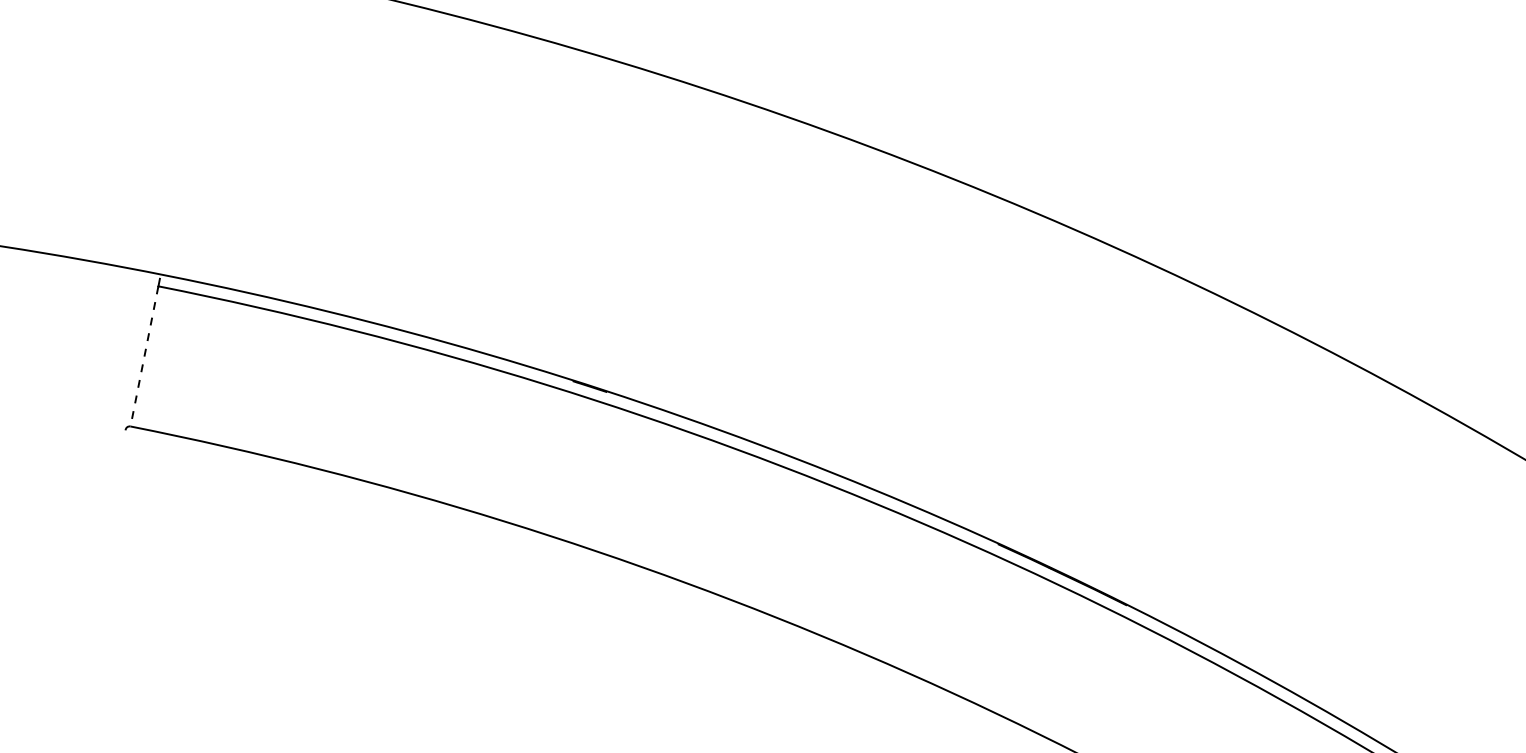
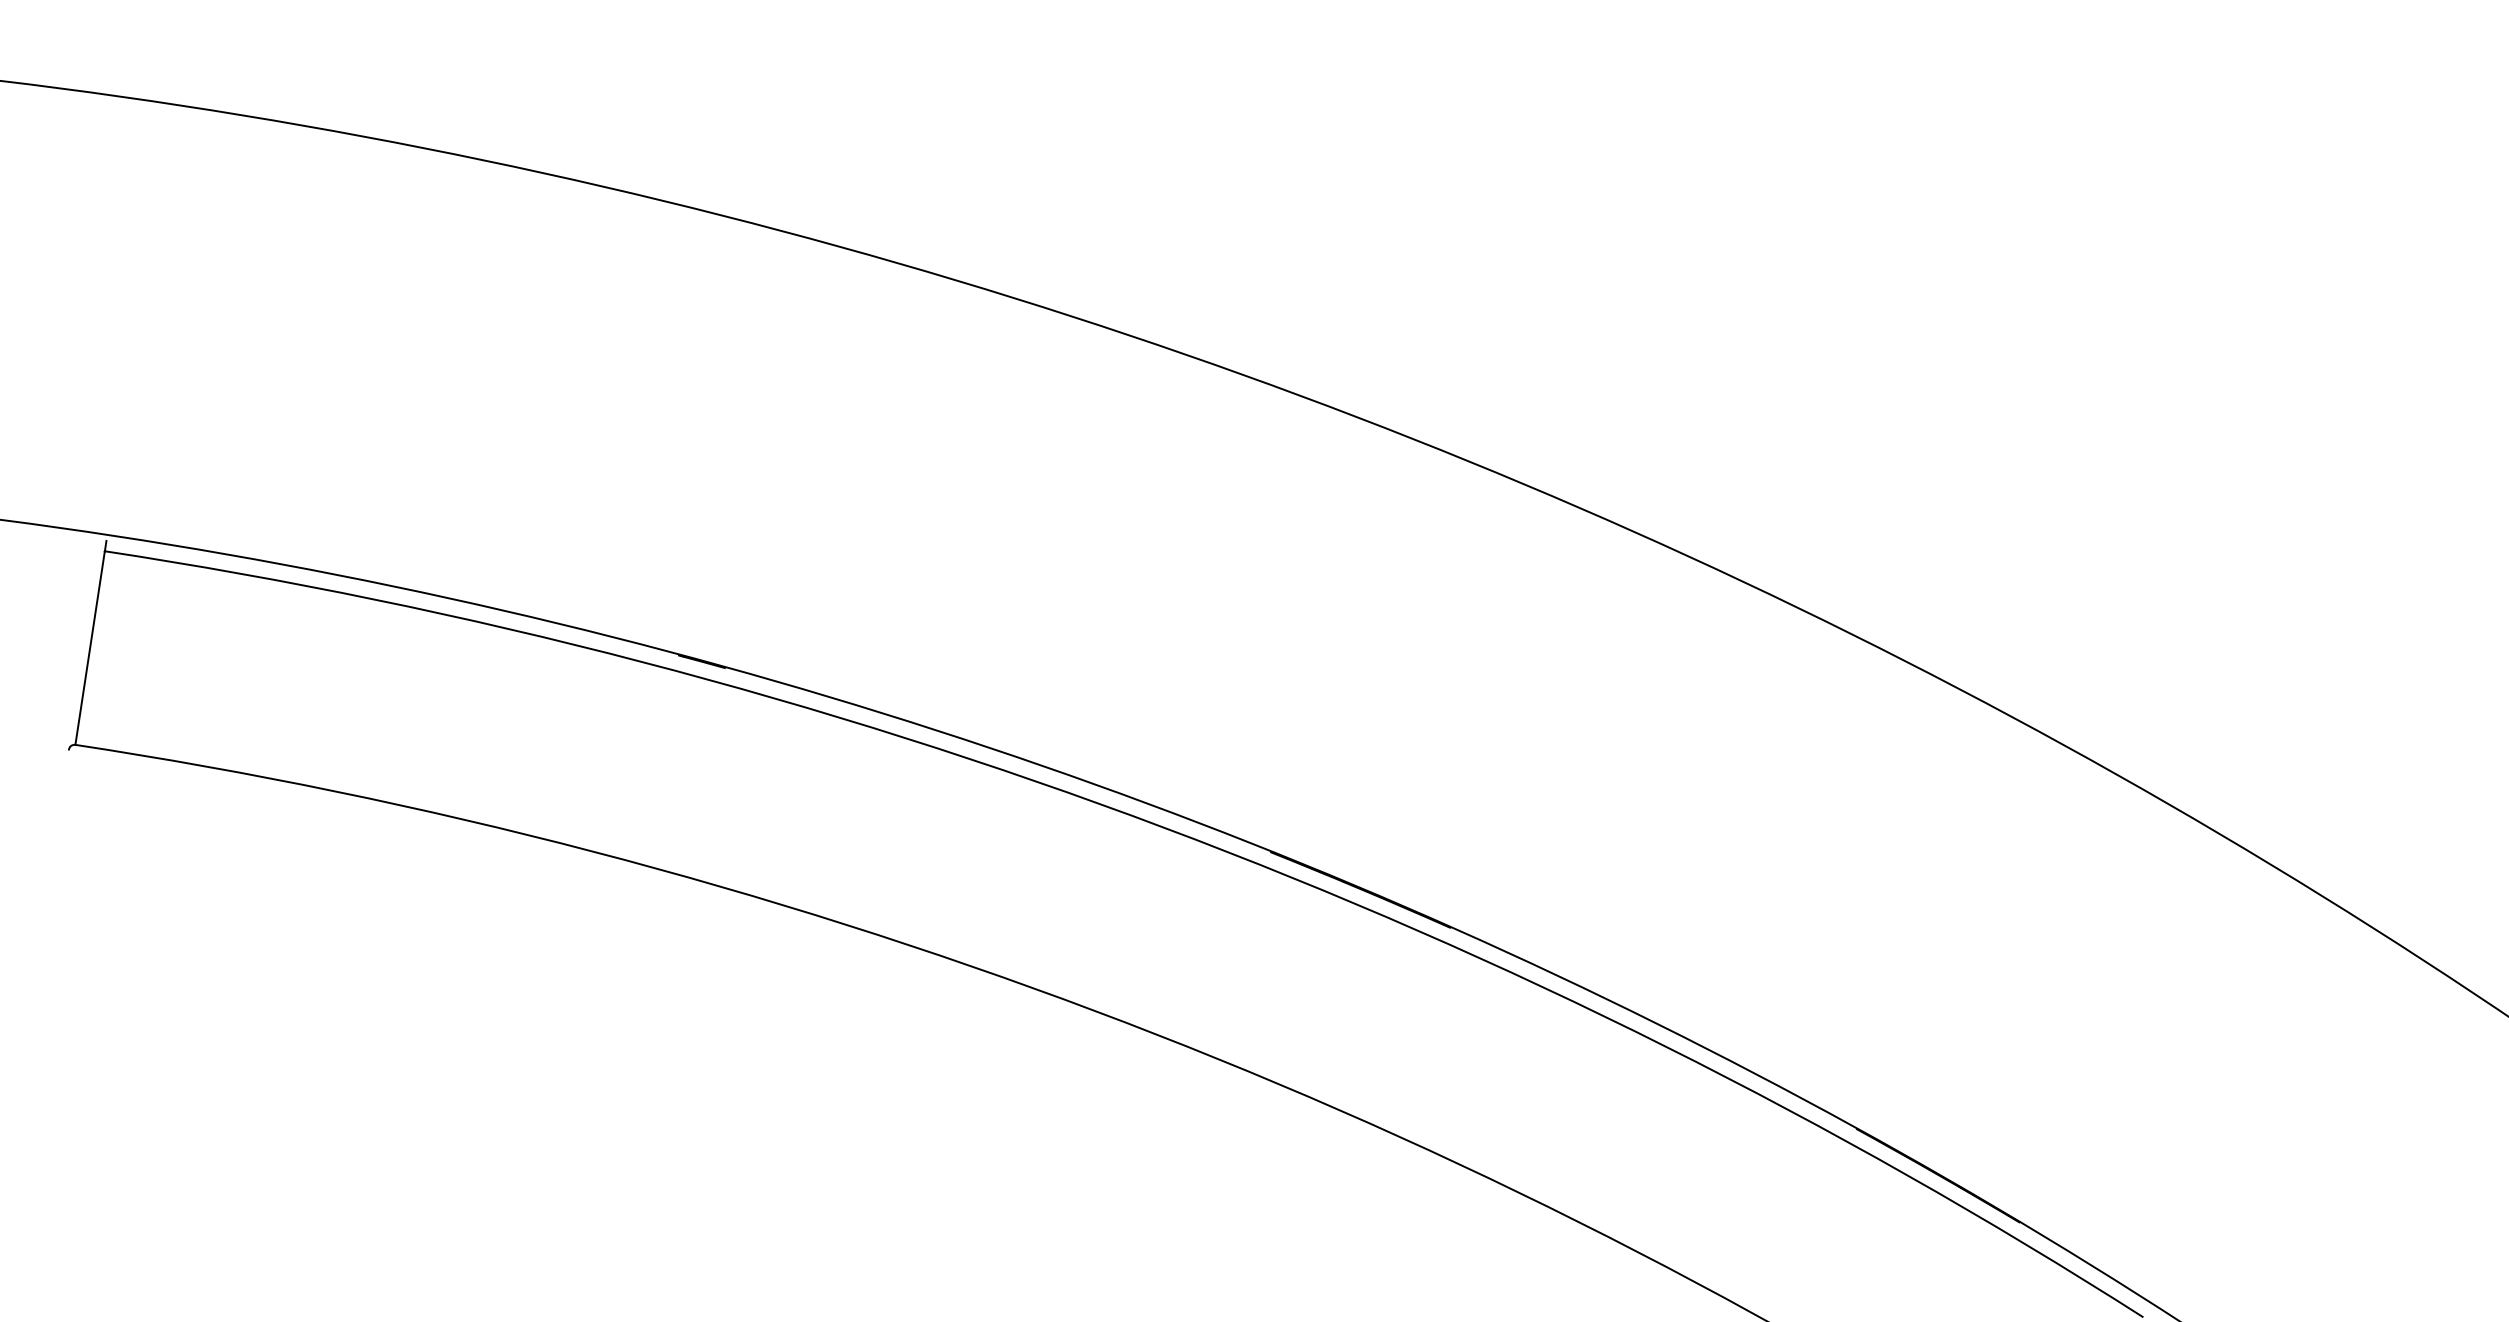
line: (144, 356) -> (90, 648), dashed -> solid

